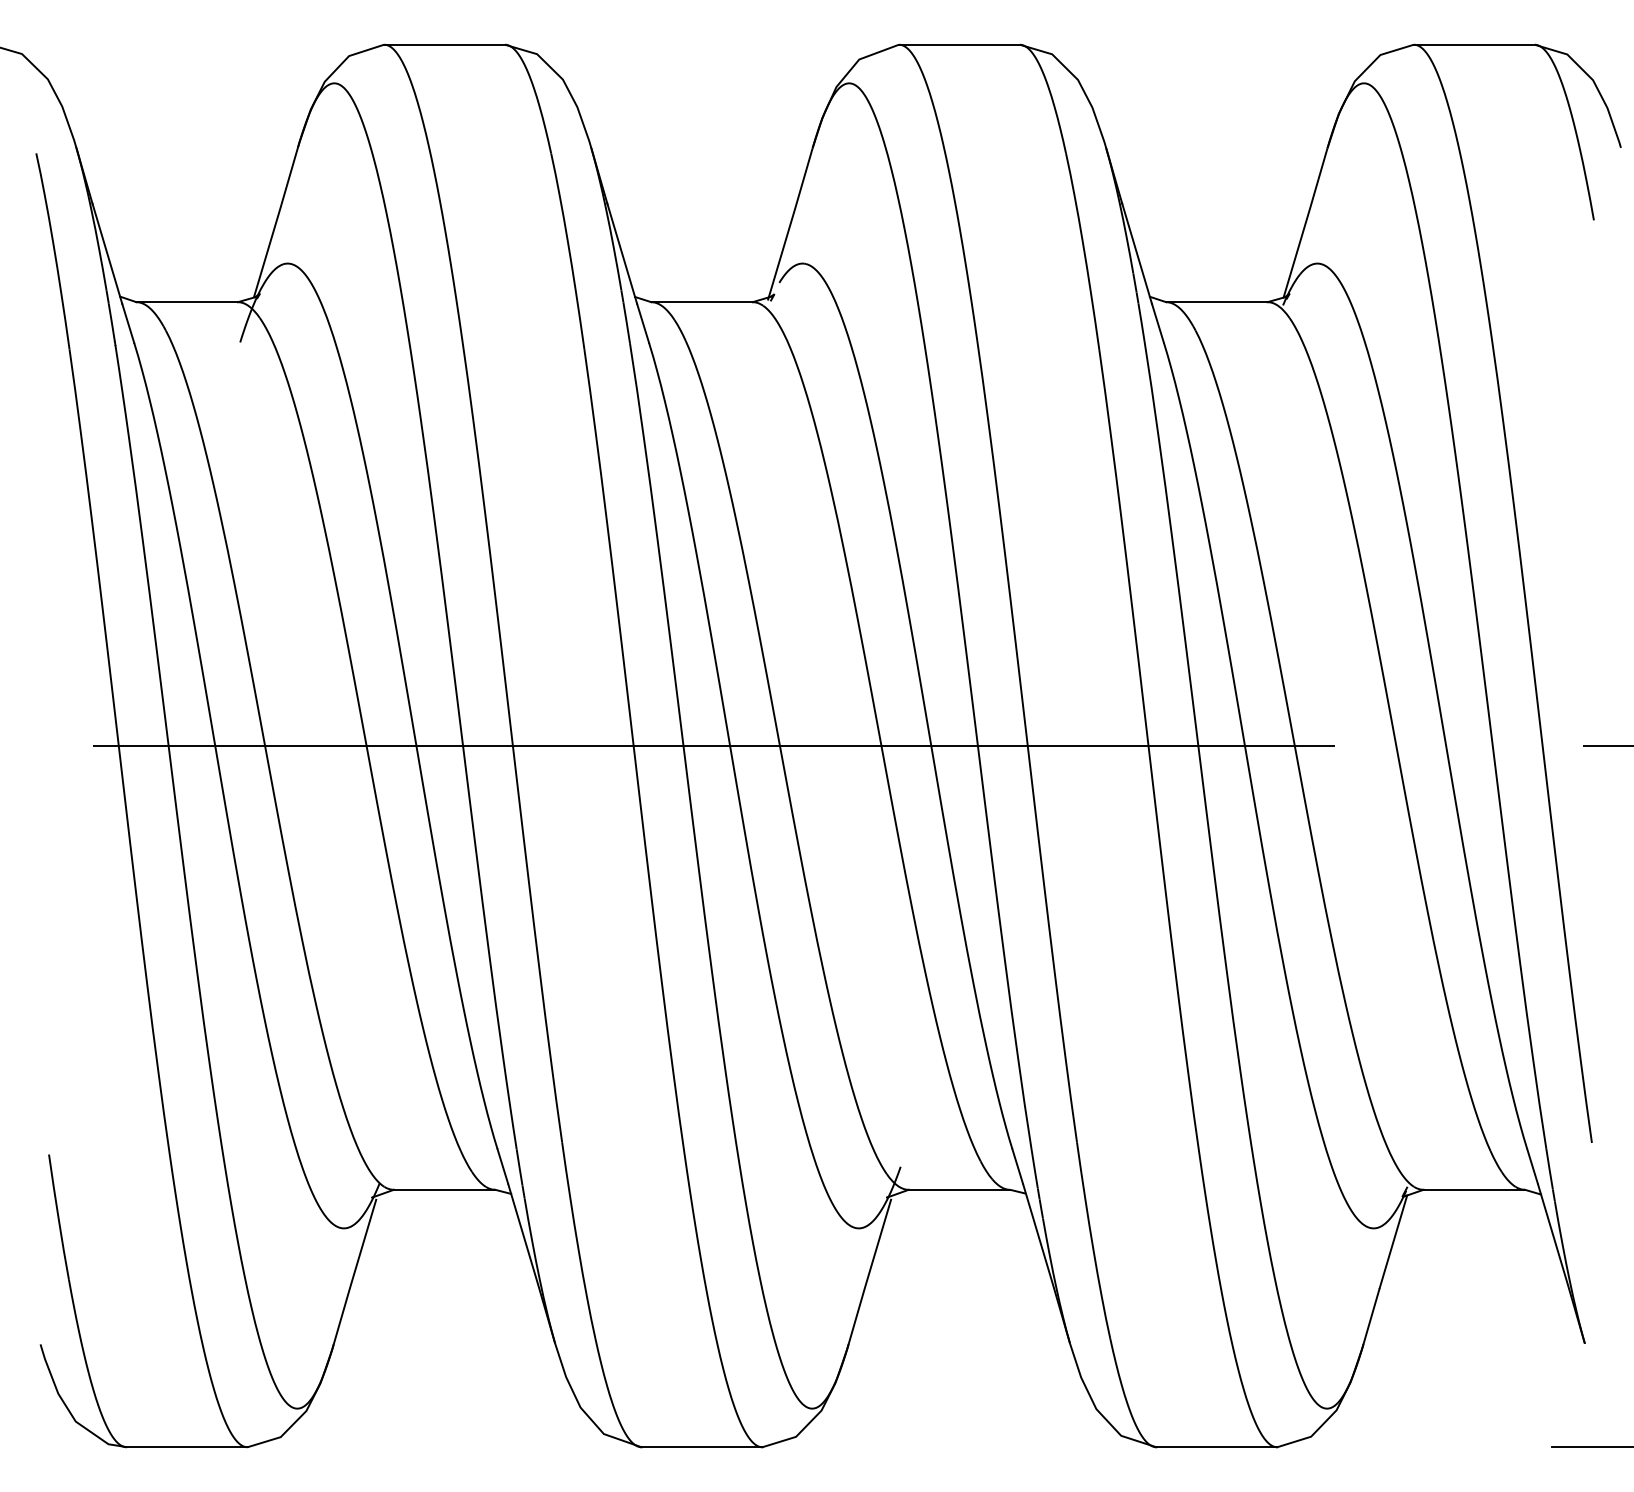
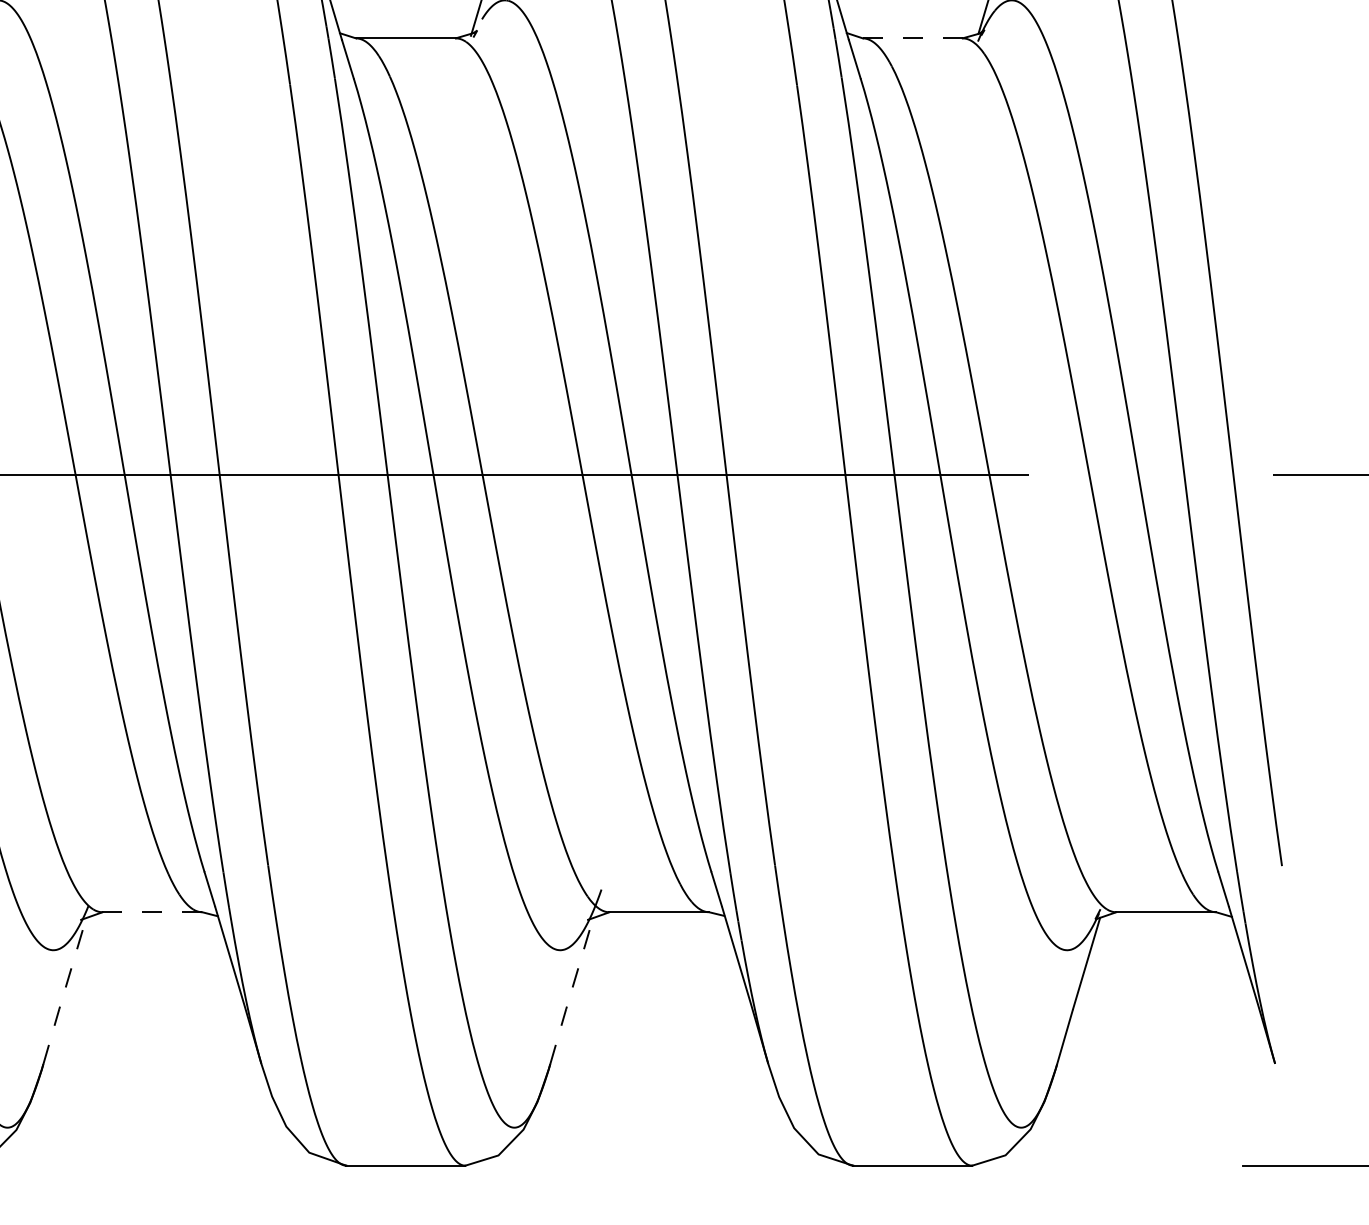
line: (1216, 302) -> (912, 38), solid -> dashed
line: (444, 1189) -> (152, 911), solid -> dashed
line: (354, 1272) -> (63, 993), solid -> dashed
line: (869, 1272) -> (570, 993), solid -> dashed

